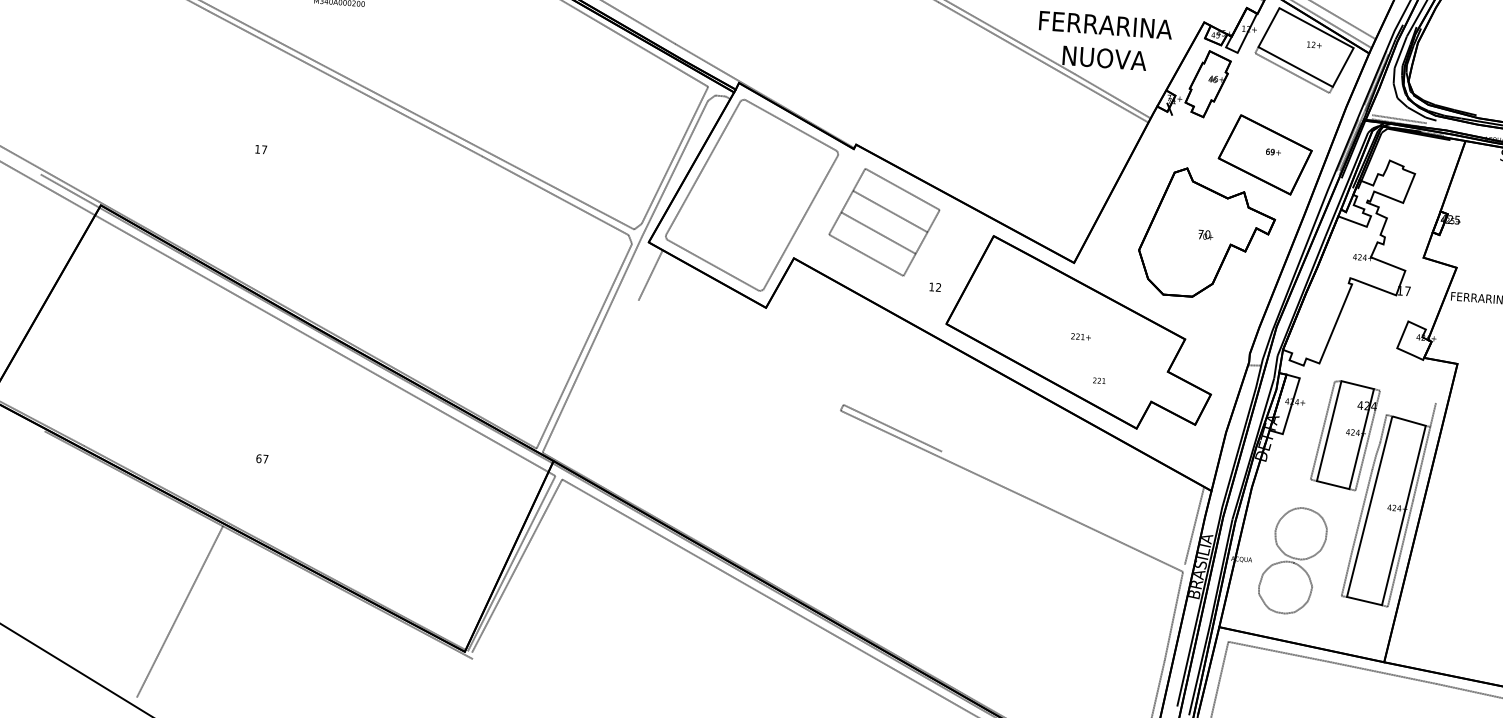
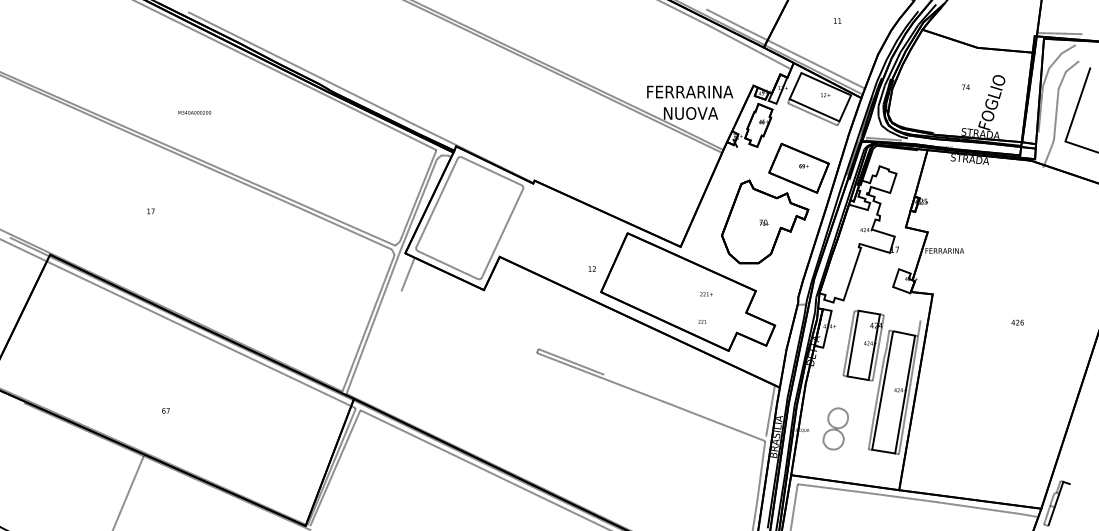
part: (882, 222) -> (555, 229), removed
text: (1080, 337) -> (706, 294), moved
part: (1292, 560) -> (835, 428), size x0.6

